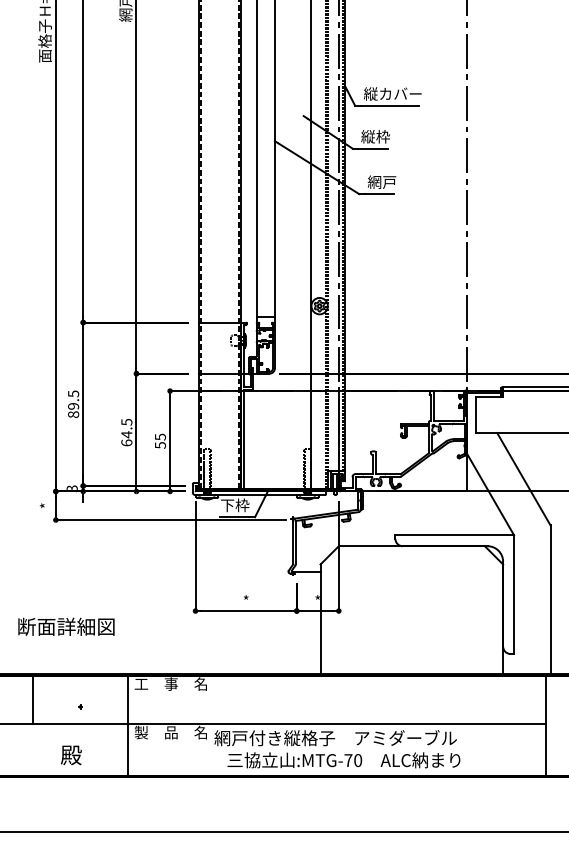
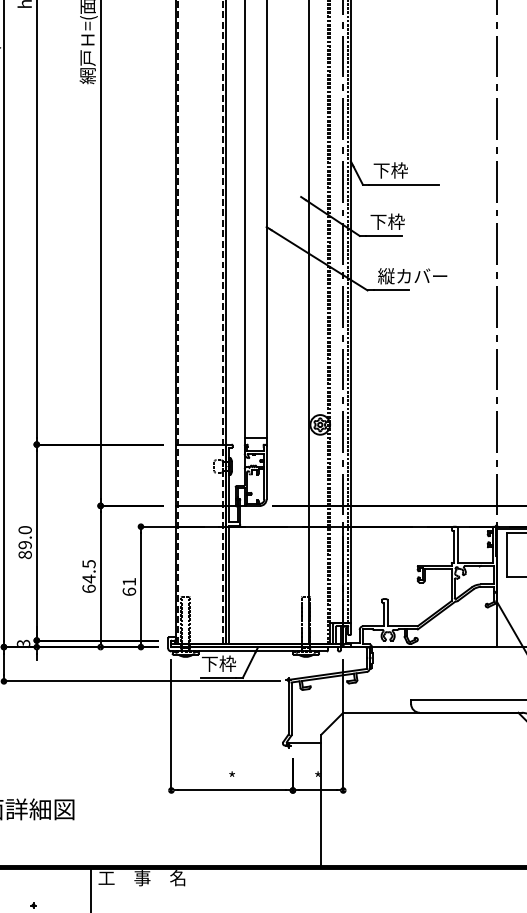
text: (392, 93) -> (407, 169), 縦カバー -> 下枠
text: (368, 136) -> (378, 221), 縦枠 -> 下枠
text: (396, 181) -> (412, 275), 網戸 -> 縦カバー
text: (73, 393) -> (25, 529), 89.5 -> 89.0
text: (160, 440) -> (129, 585), 55 -> 61

